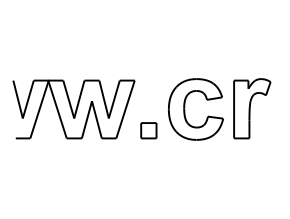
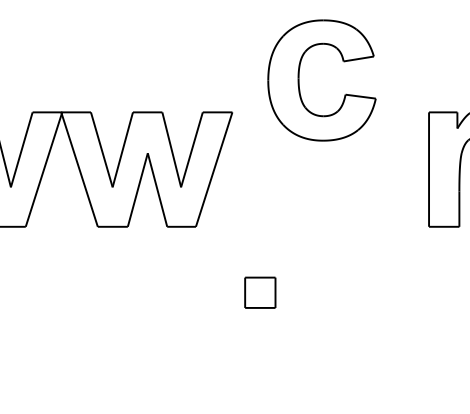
part: (185, 109) -> (301, 80), moved
part: (148, 130) -> (259, 292), moved

